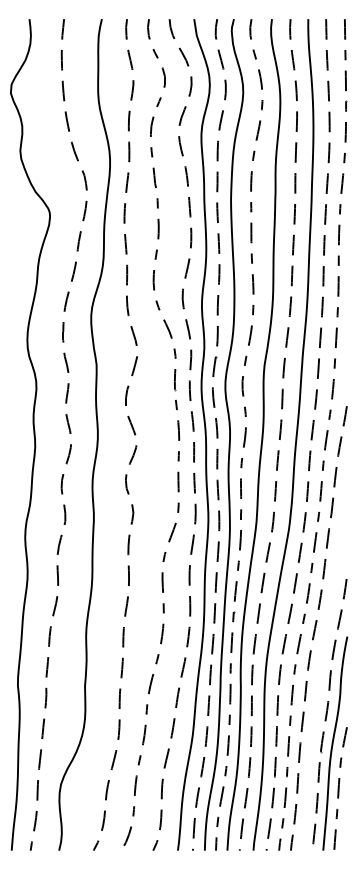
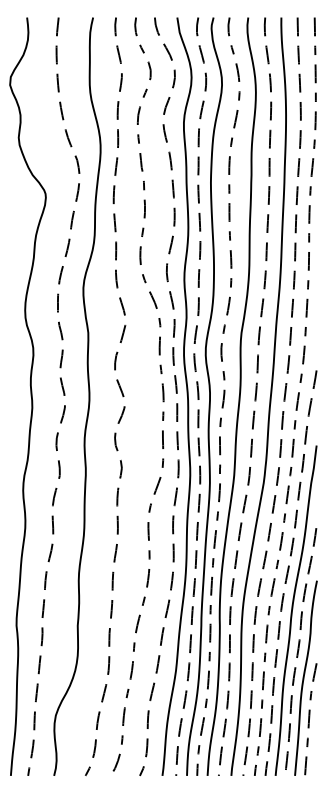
curve: (321, 667) -> (293, 608), added

